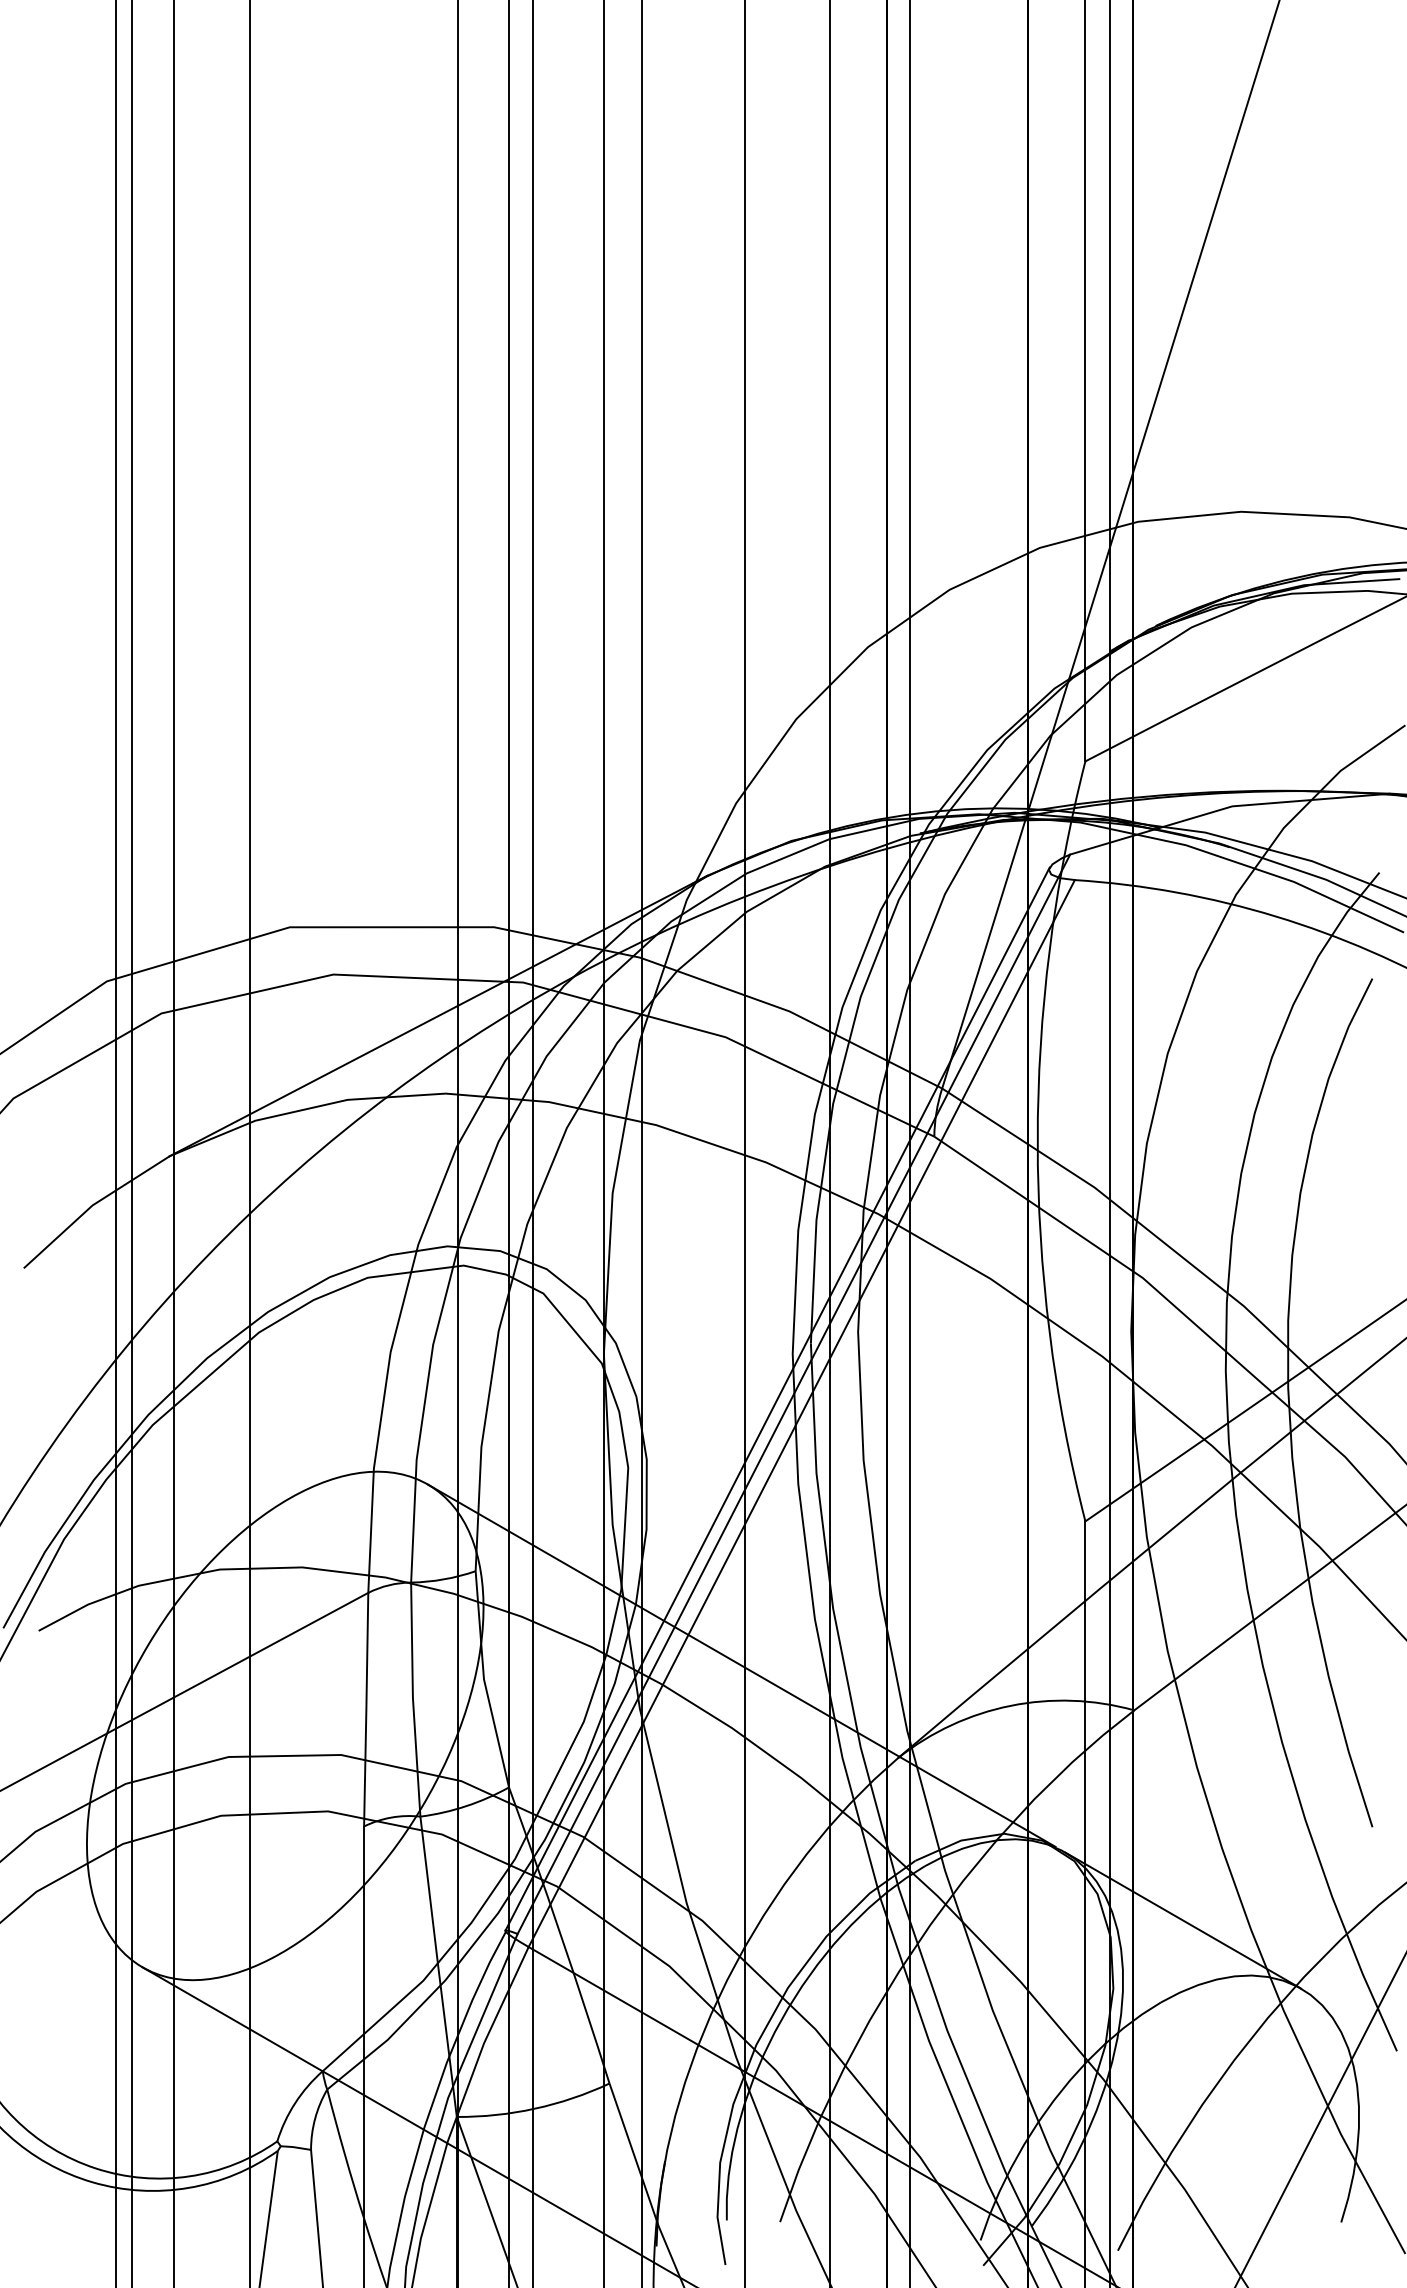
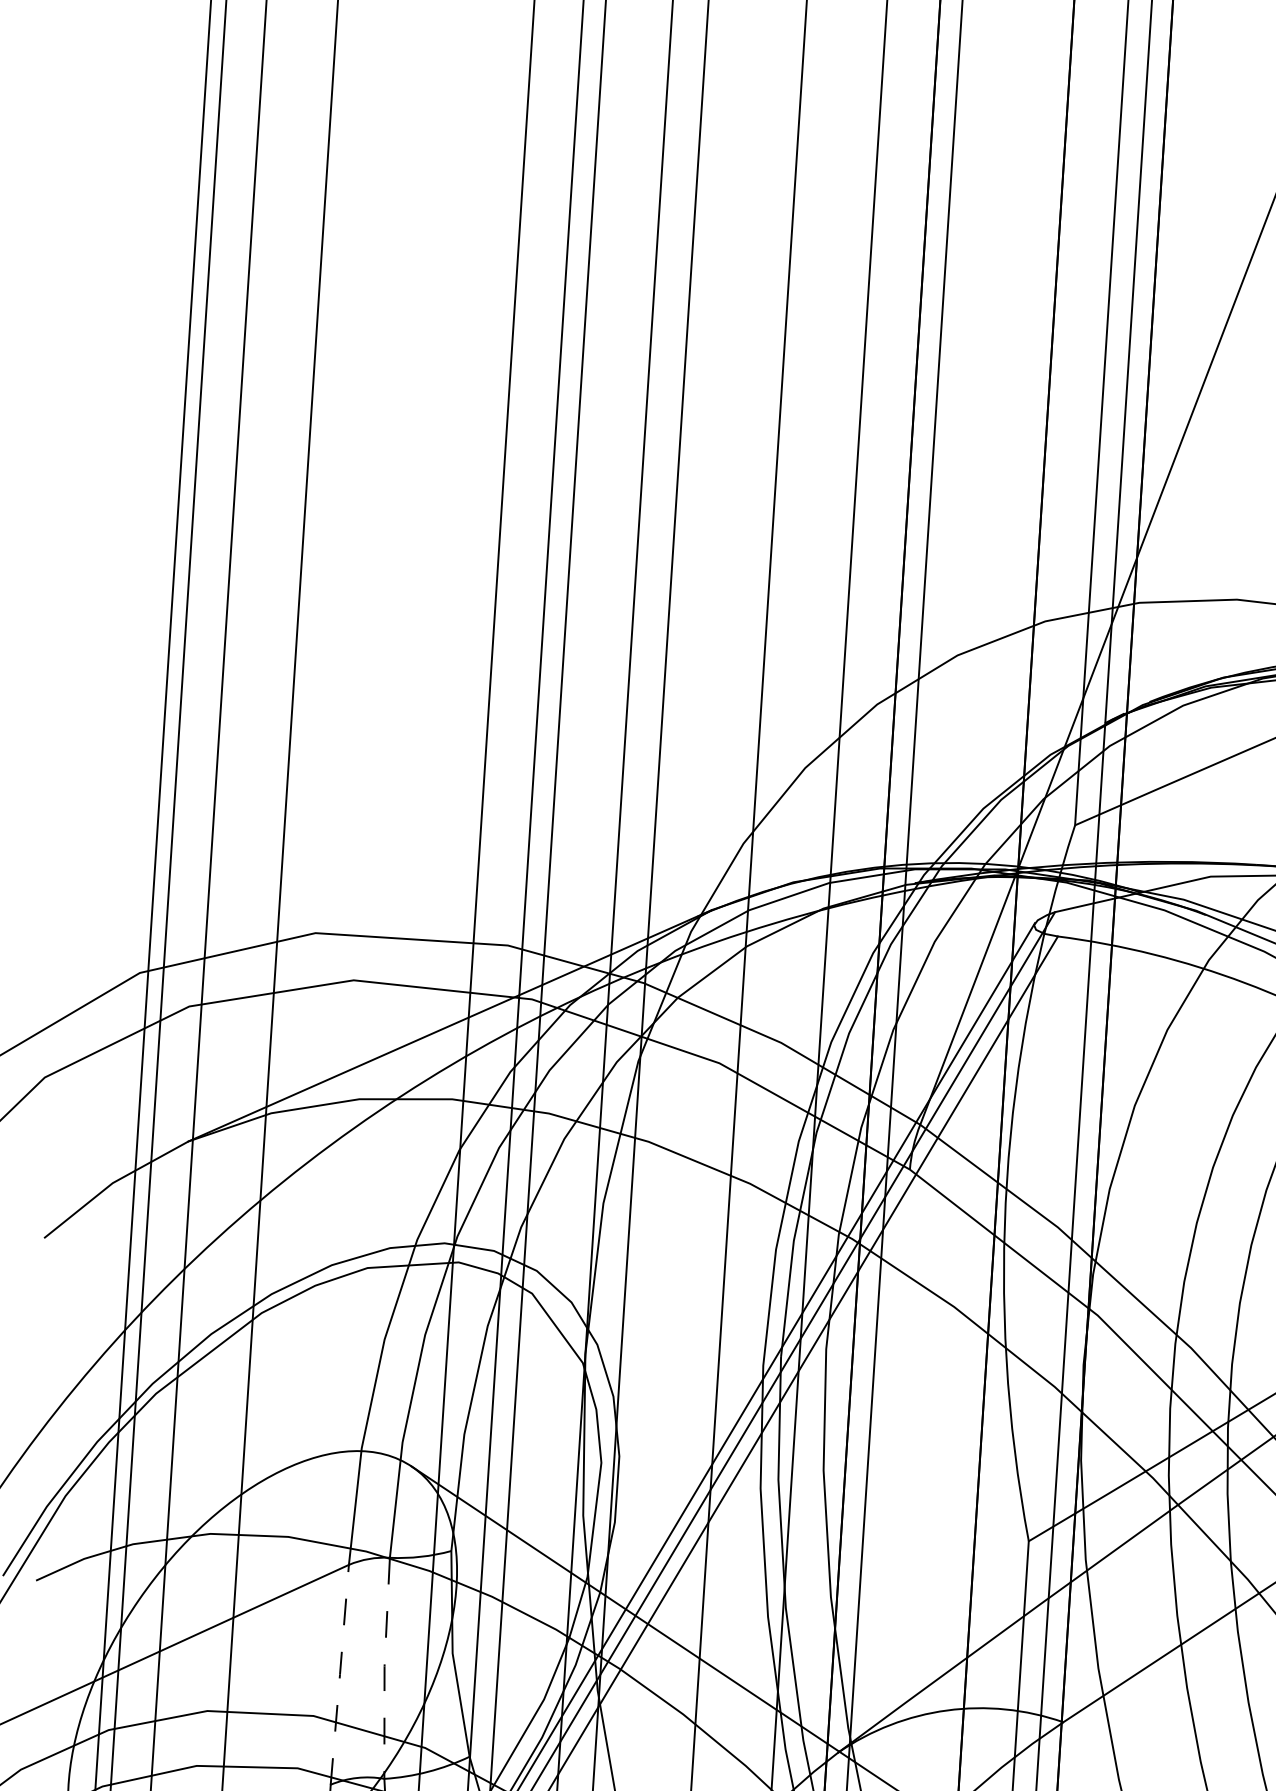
line: (413, 1699) -> (385, 1668), solid -> dashed
line: (366, 1709) -> (340, 1674), solid -> dashed

